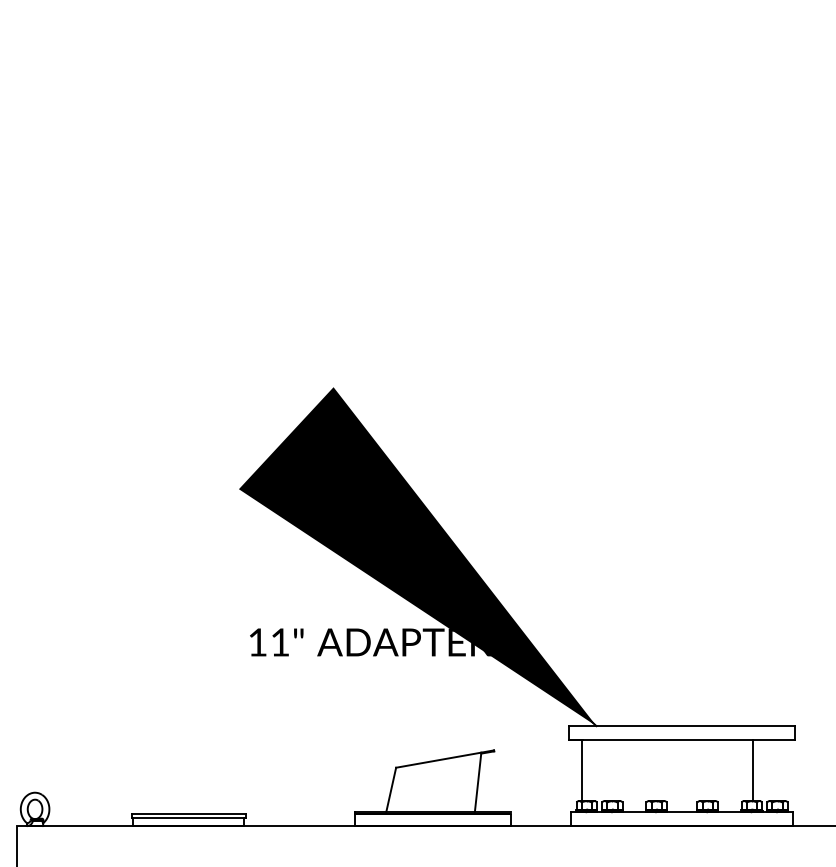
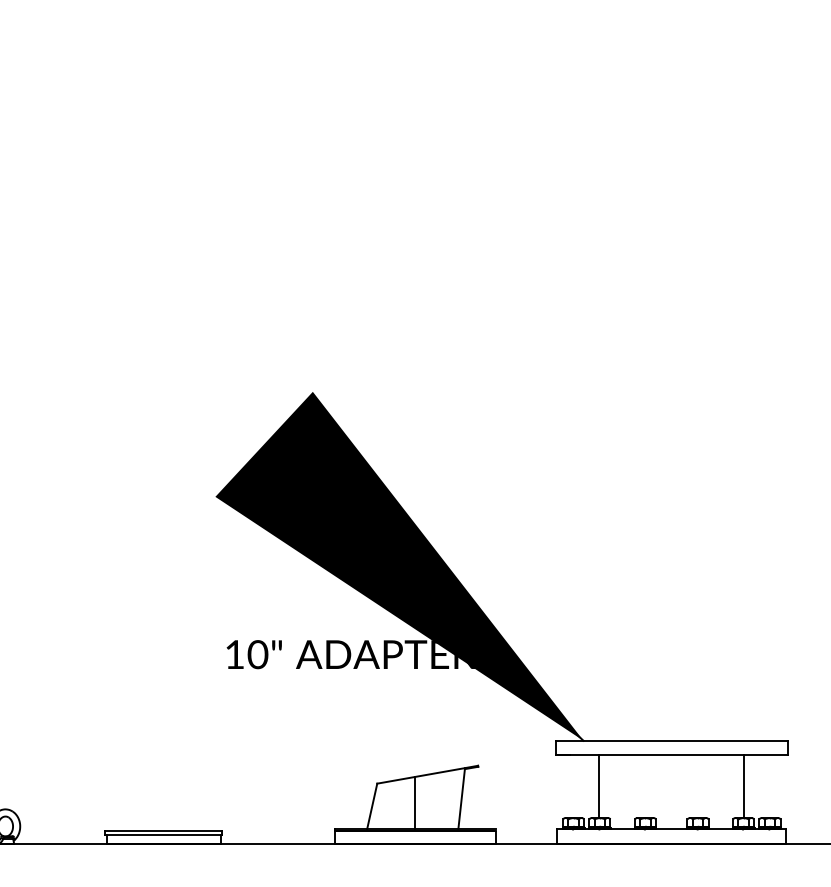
text: (280, 642) -> (258, 654), 11" -> 10"
line: (581, 770) -> (599, 786), moved
line: (433, 786) -> (415, 802), added

